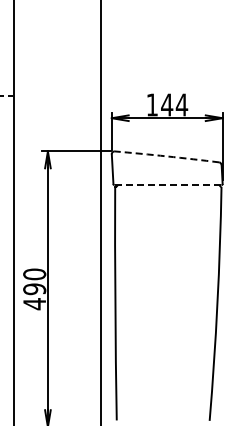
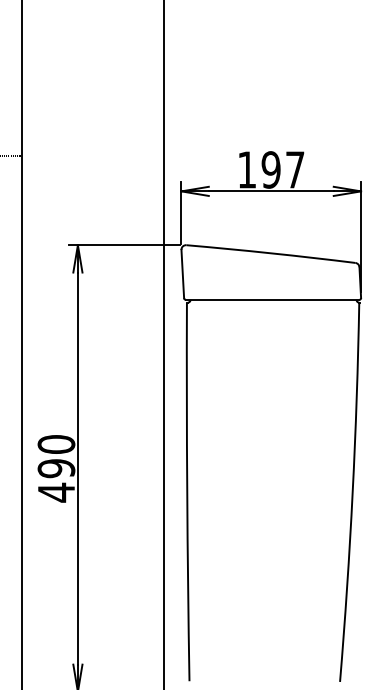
text: (174, 104) -> (283, 169), 144 -> 197
arc: (167, 156) -> (271, 253), dashed -> solid
line: (168, 185) -> (273, 300), dashed -> solid

